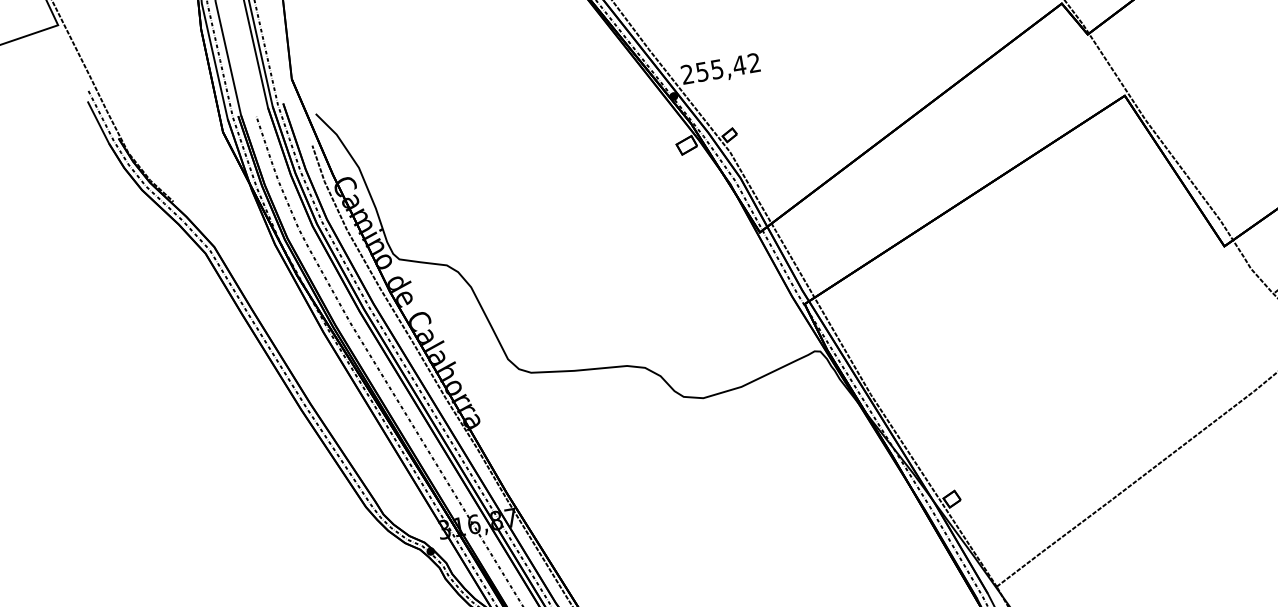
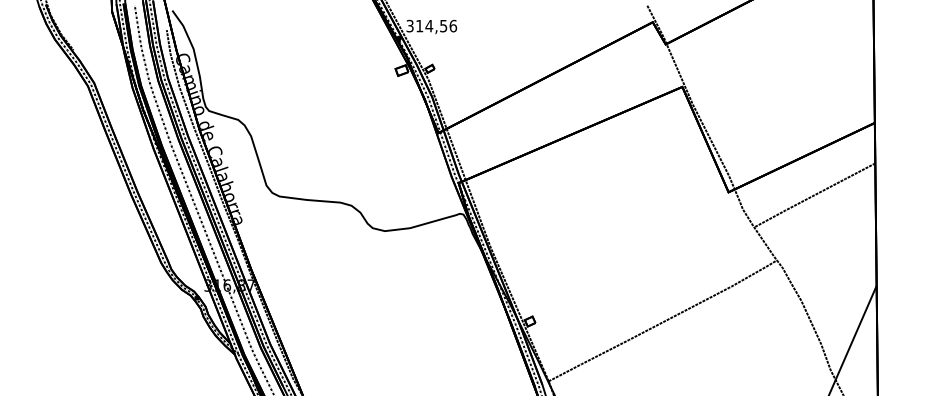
text: (720, 67) -> (431, 25), 255,42 -> 314,56

